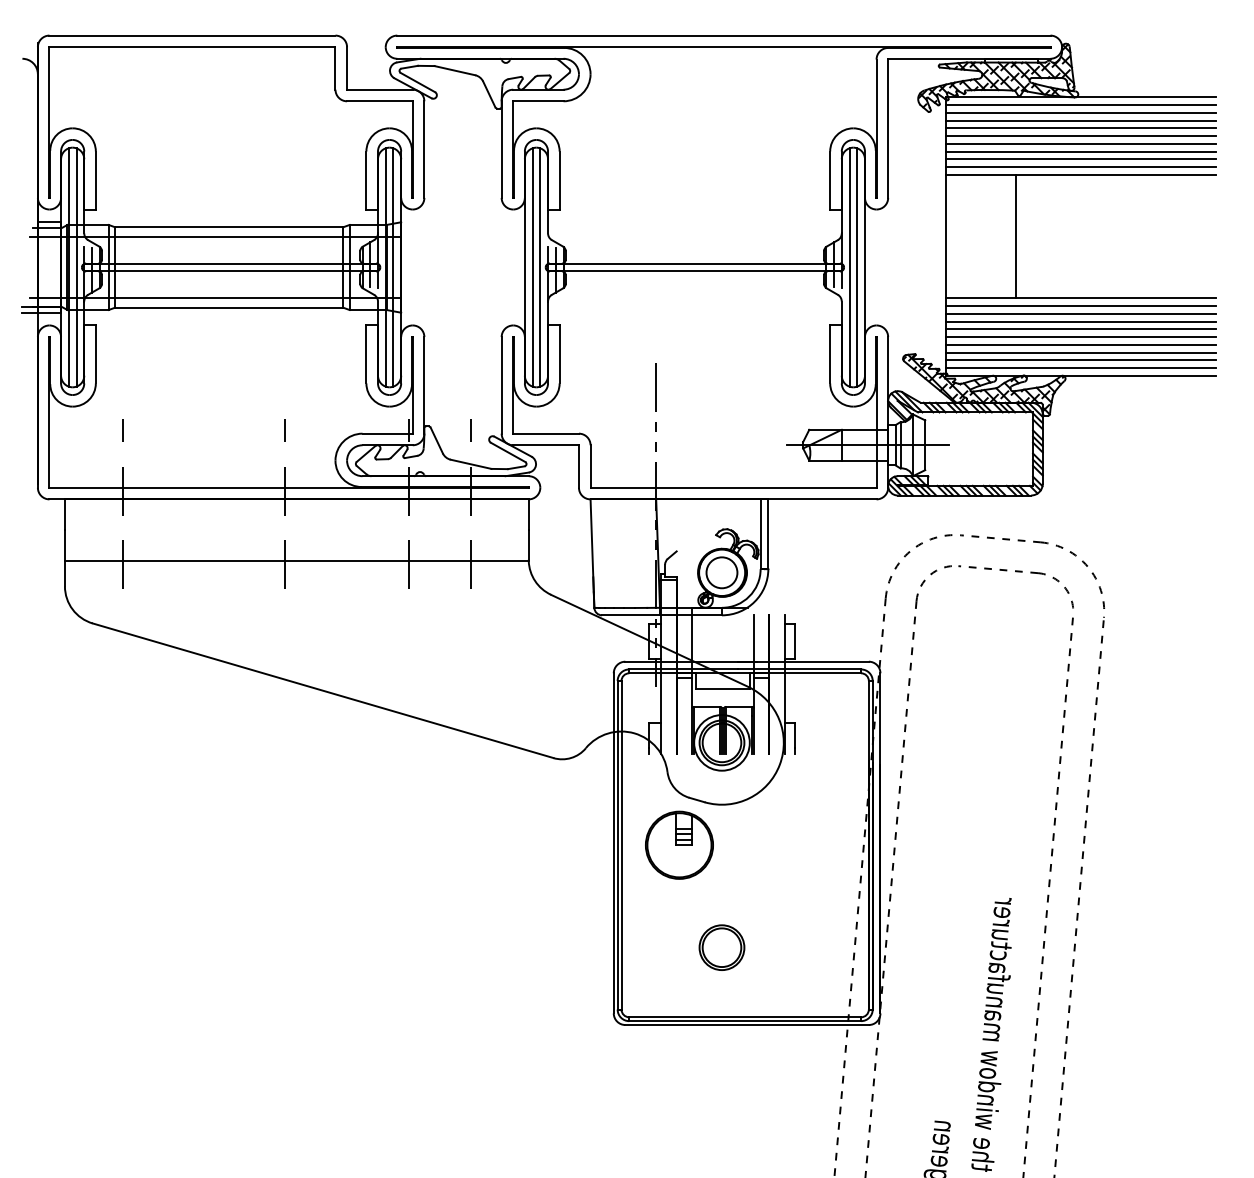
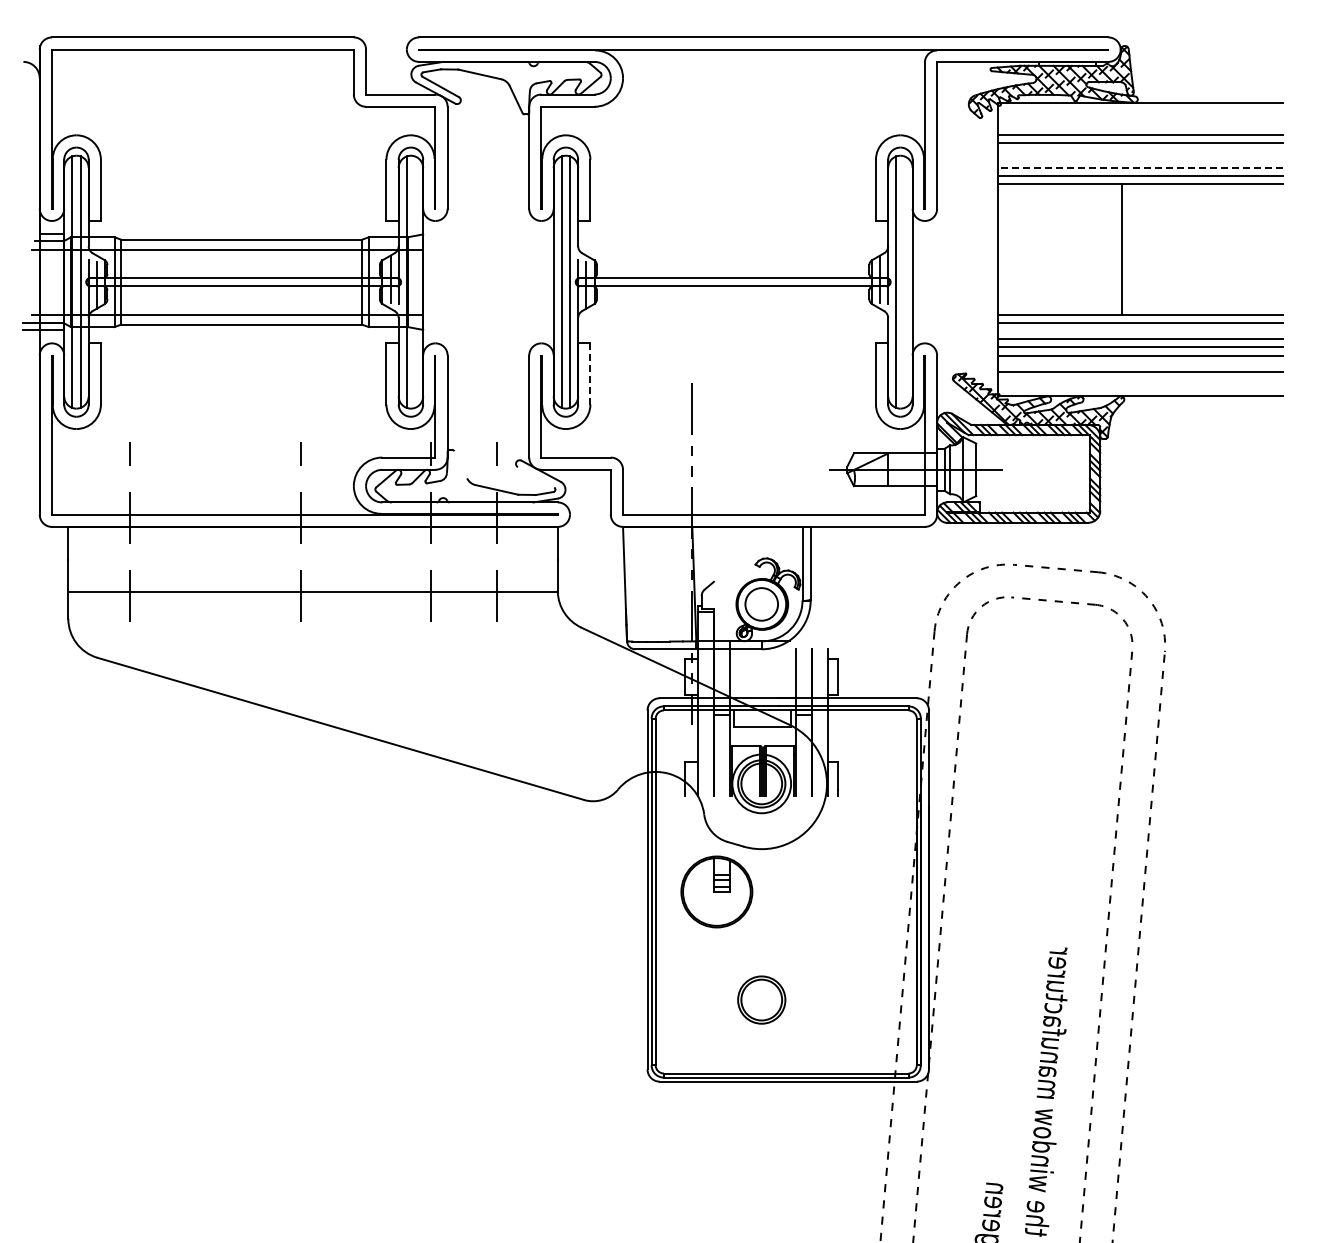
line: (1080, 104) -> (1140, 110), removed
line: (1080, 113) -> (1140, 119), removed
line: (1080, 120) -> (1140, 127), removed
line: (1080, 143) -> (1140, 151), removed
line: (1080, 151) -> (1140, 159), removed
line: (1080, 158) -> (1140, 167), solid -> dashed
line: (1015, 236) -> (1121, 249), moved
line: (393, 266) -> (415, 281), removed
line: (857, 266) -> (904, 281), removed
line: (1080, 314) -> (1140, 331), removed
line: (1080, 344) -> (1140, 363), removed
line: (559, 354) -> (590, 373), solid -> dashed
line: (1080, 360) -> (1140, 380), removed
line: (1080, 368) -> (1140, 388), removed
line: (436, 440) -> (460, 464), removed
line: (507, 452) -> (535, 477), removed

